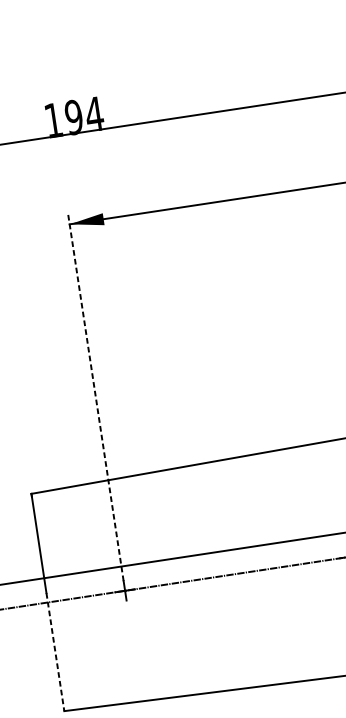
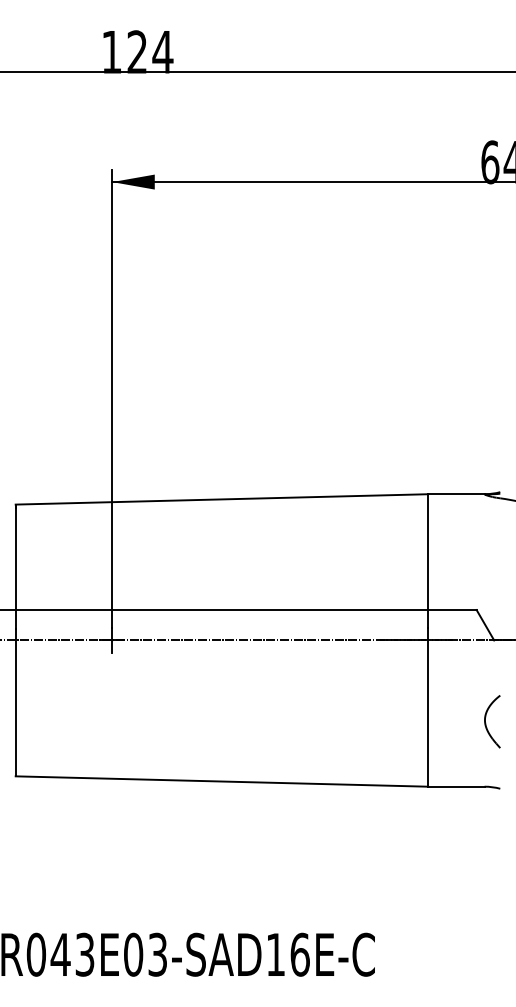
text: (74, 117) -> (137, 52), 194 -> 124
line: (96, 397) -> (112, 398), dashed -> solid
line: (55, 652) -> (15, 702), dashed -> solid

